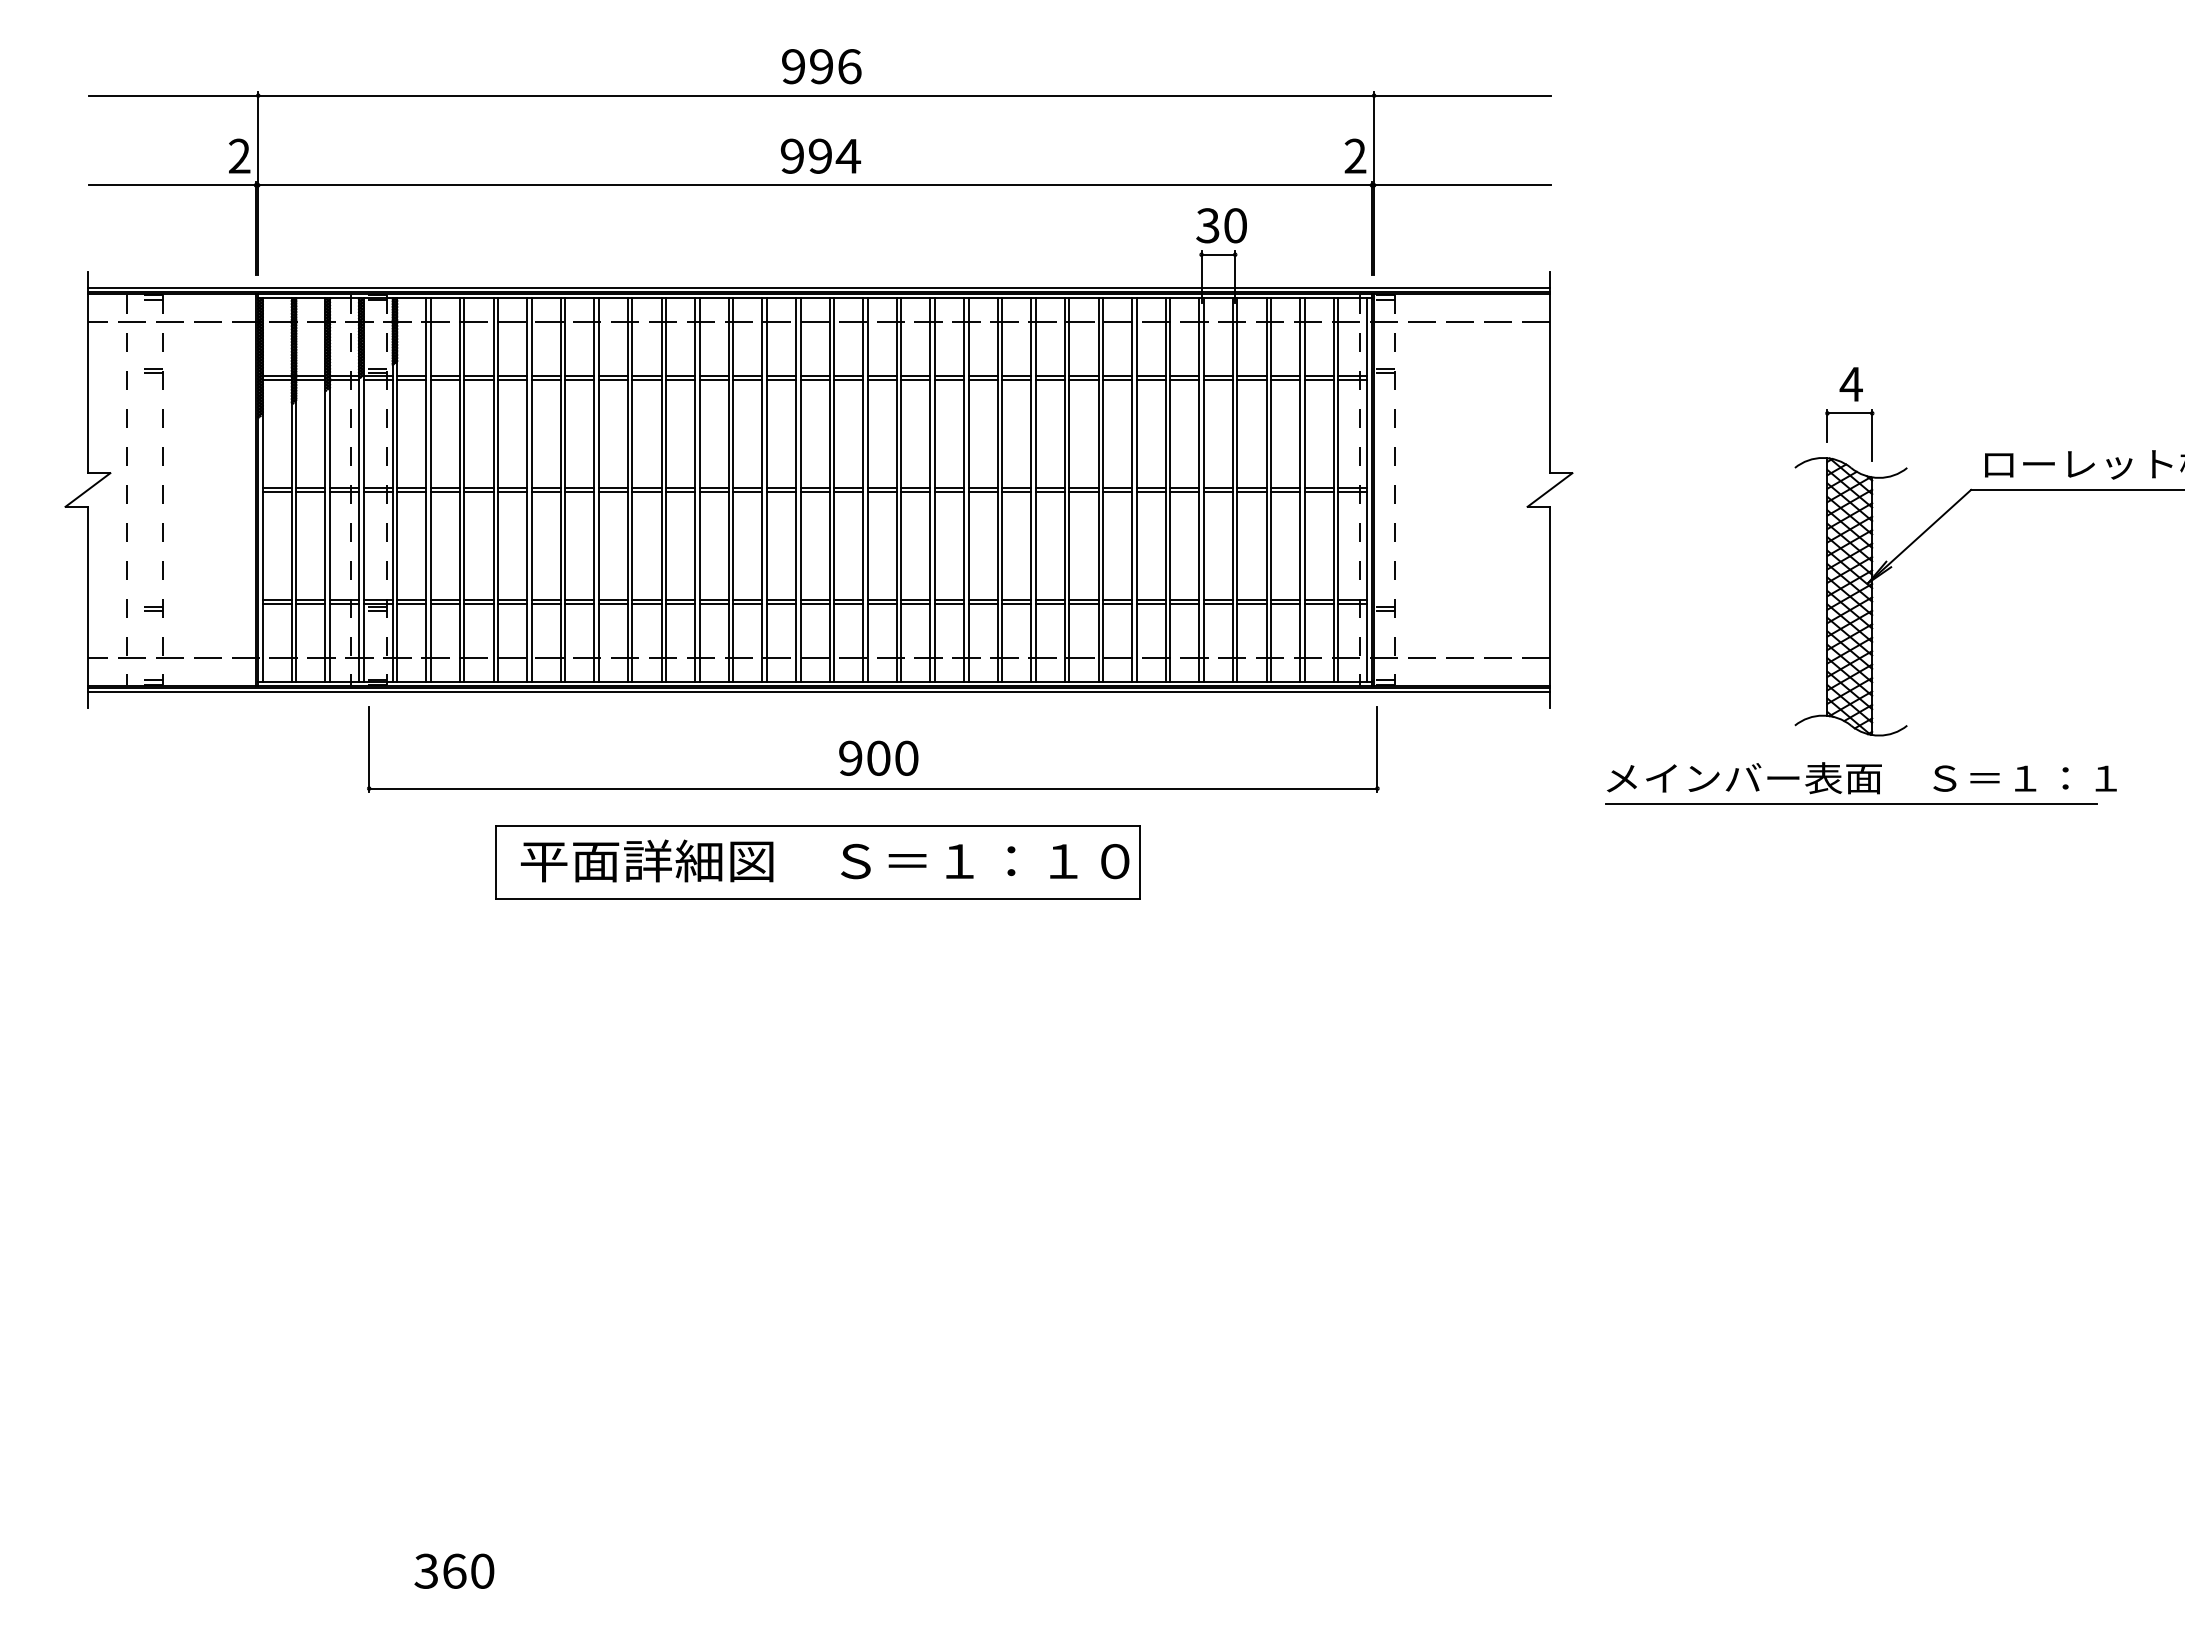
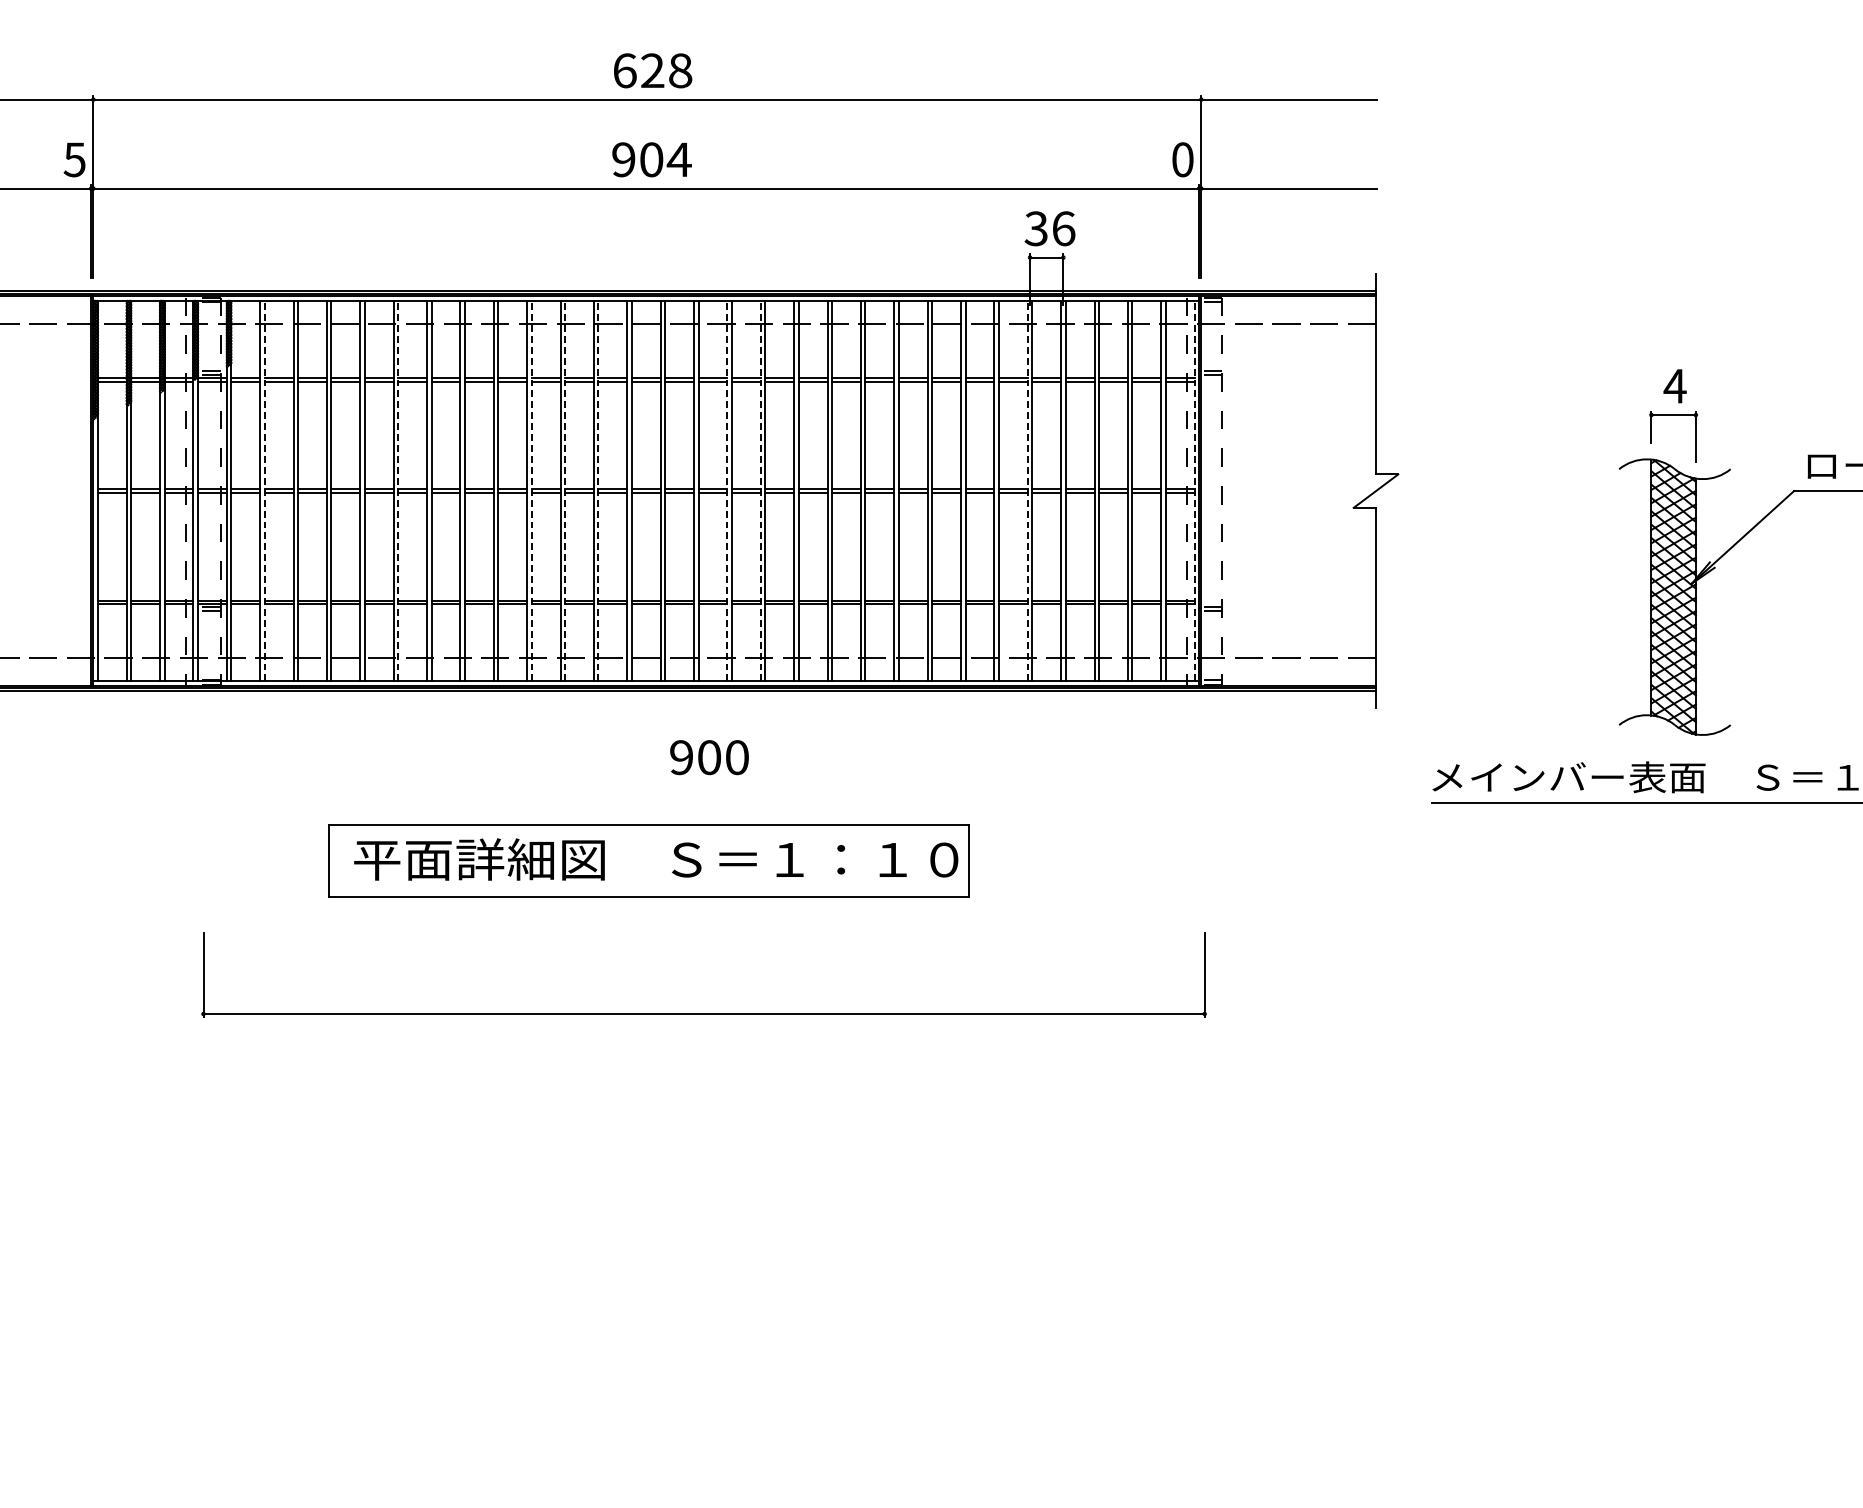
text: (821, 66) -> (652, 70), 996 -> 628
text: (239, 155) -> (74, 159), 2 -> 5
text: (820, 155) -> (651, 159), 994 -> 904
text: (1355, 155) -> (1182, 159), 2 -> 0
text: (1235, 225) -> (1063, 228), 30 -> 36
line: (430, 490) -> (264, 491), solid -> dashed
line: (565, 490) -> (398, 491), solid -> dashed
line: (699, 490) -> (531, 491), solid -> dashed
line: (733, 490) -> (565, 491), solid -> dashed
line: (766, 490) -> (598, 491), solid -> dashed
line: (896, 490) -> (727, 491), solid -> dashed
line: (930, 490) -> (760, 491), solid -> dashed
line: (1199, 490) -> (1027, 491), solid -> dashed
line: (1367, 490) -> (1194, 491), solid -> dashed
part: (873, 788) -> (704, 1013), moved

